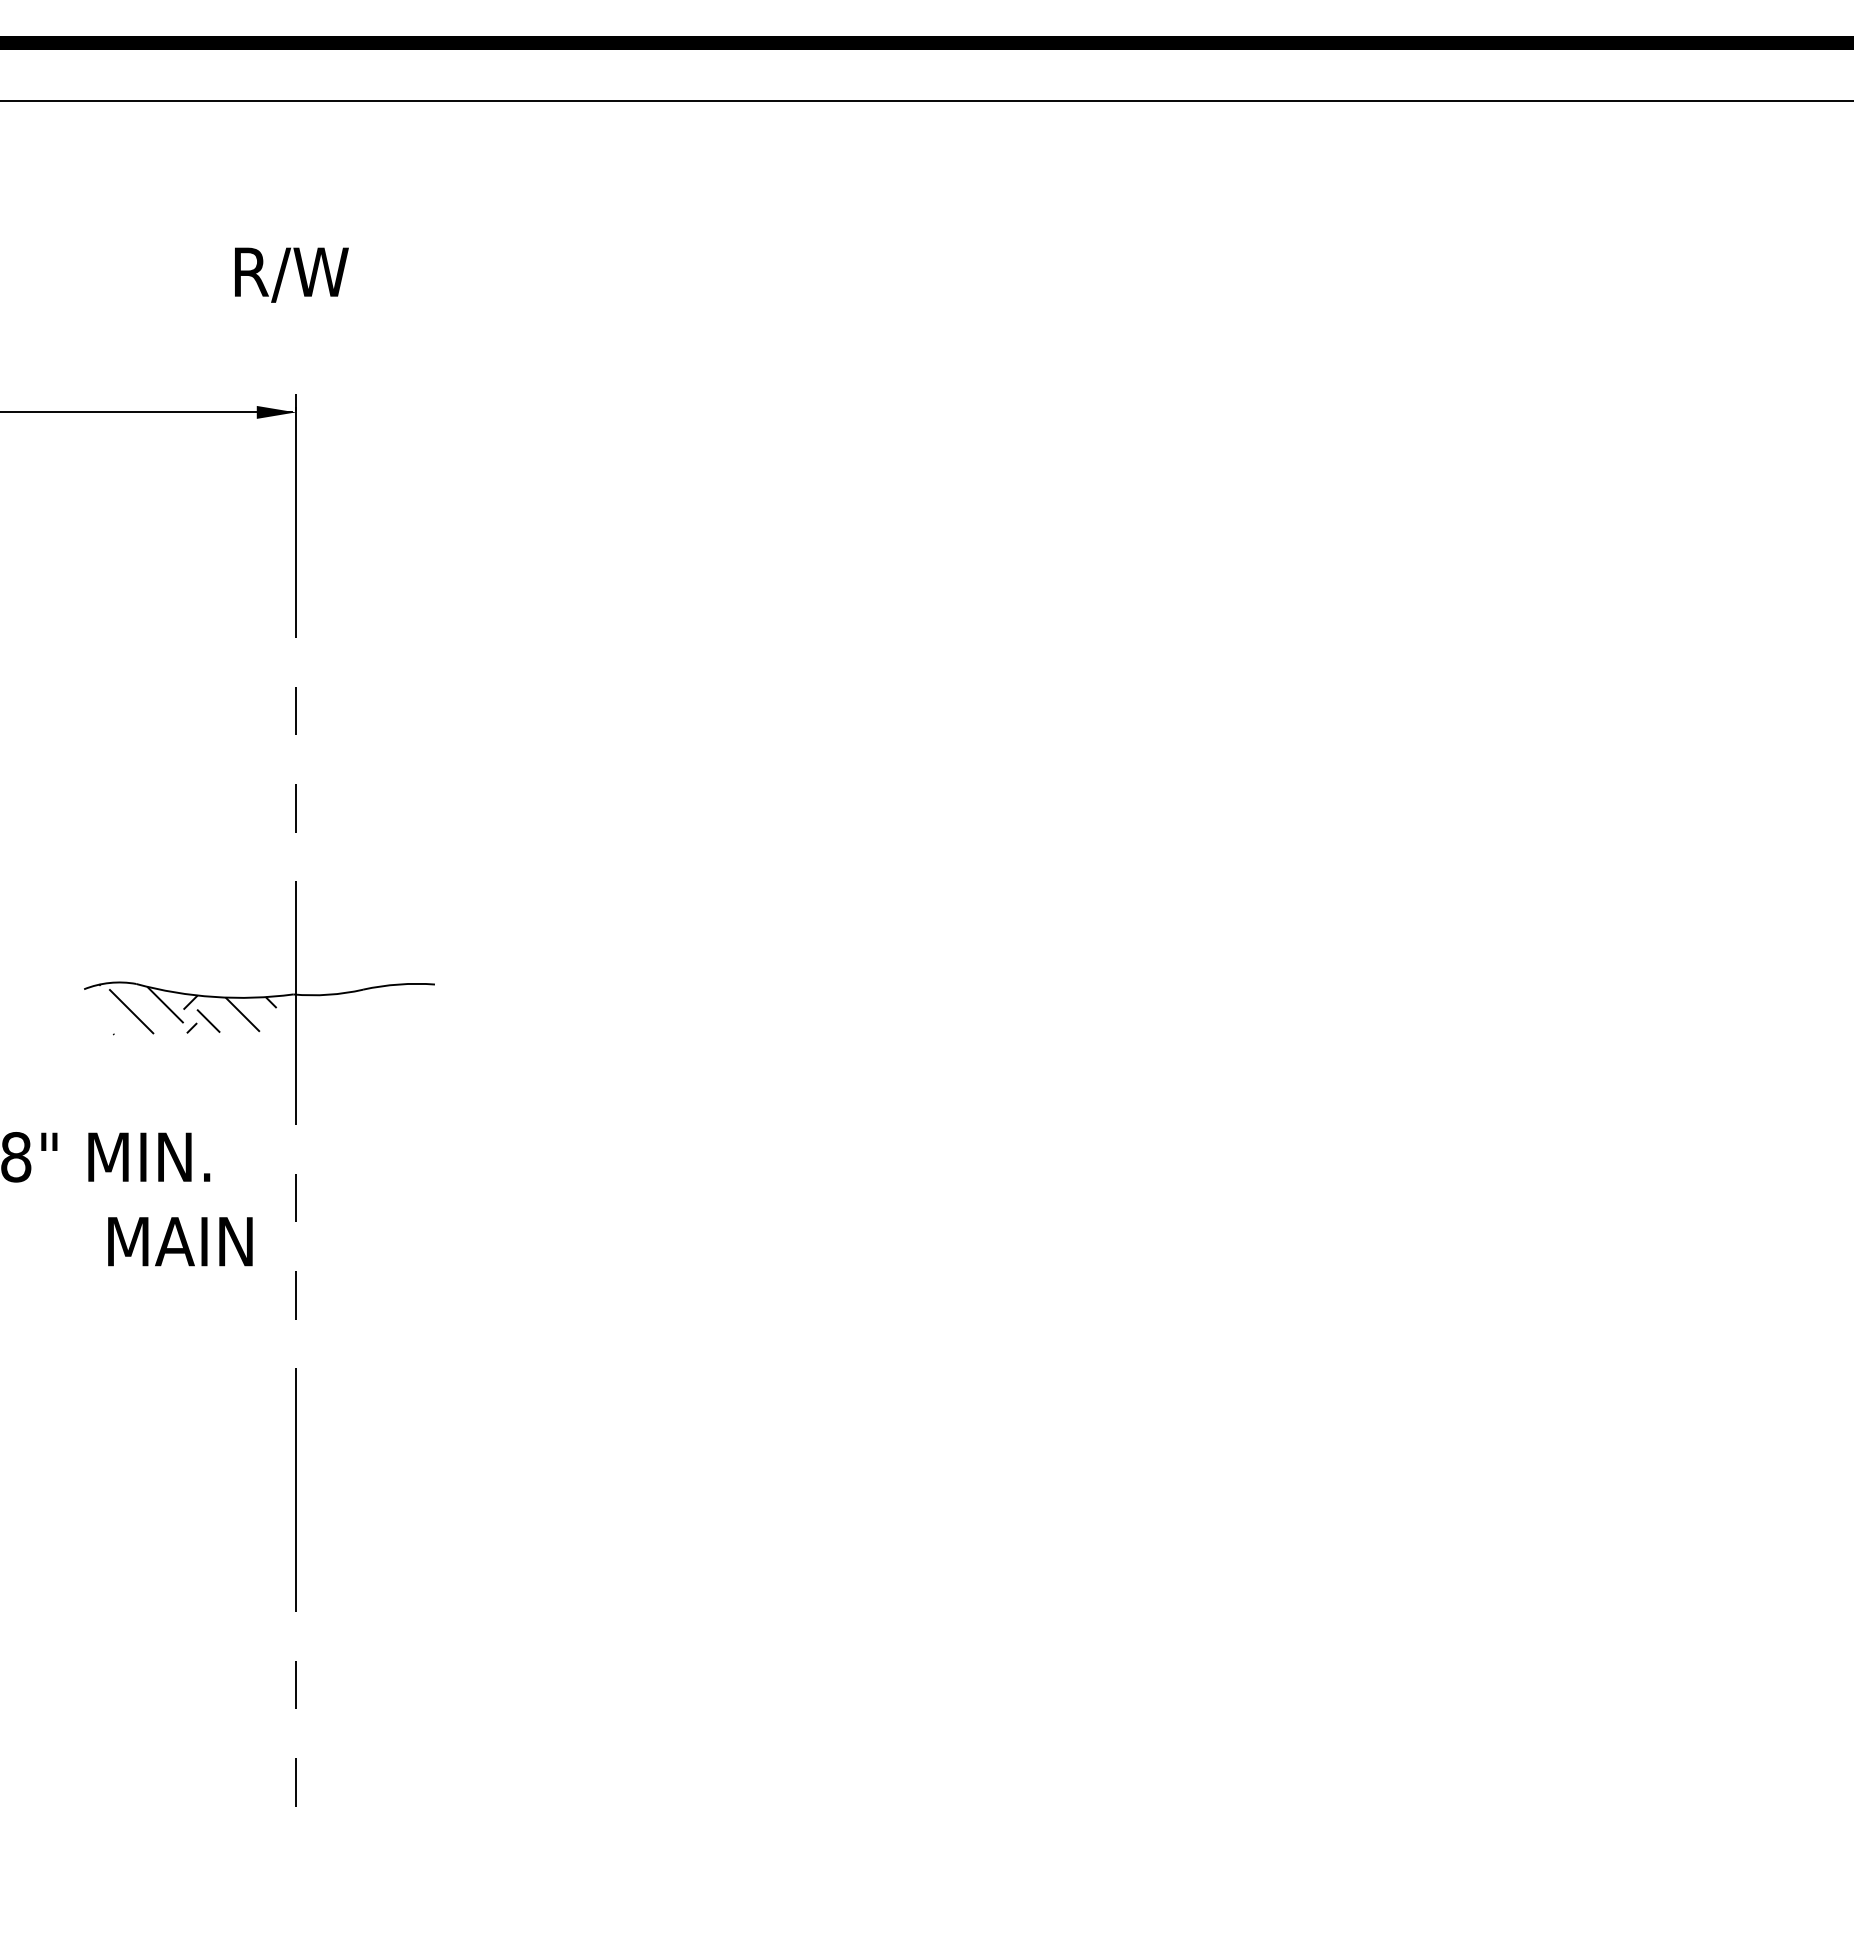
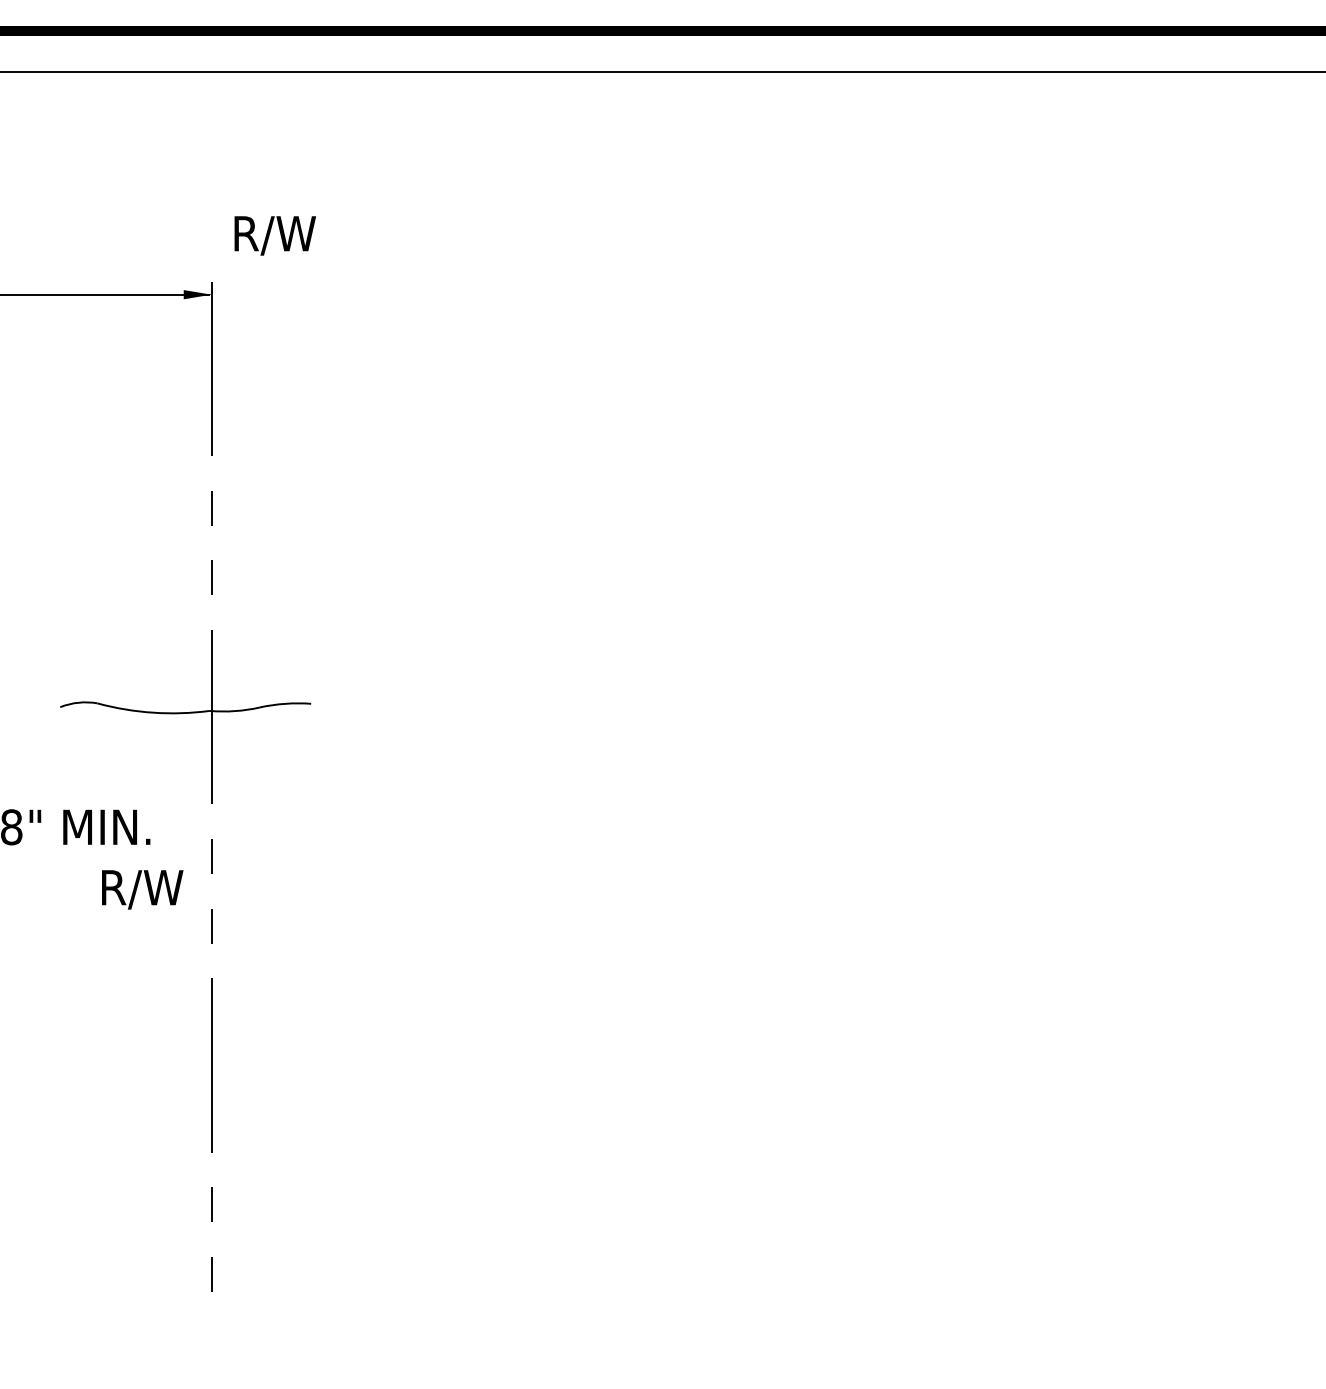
text: (291, 274) -> (275, 235), moved
hatch: (187, 1009) -> (134, 721), removed
text: (182, 1244) -> (130, 889), MAIN -> R/W

